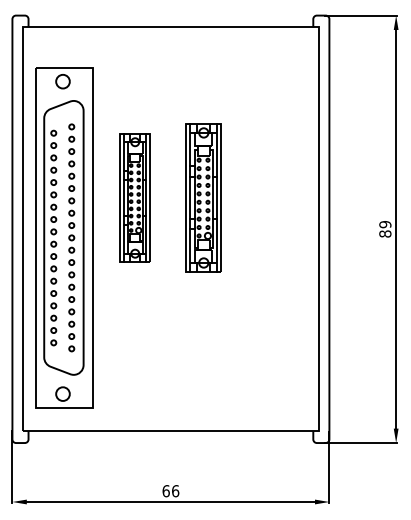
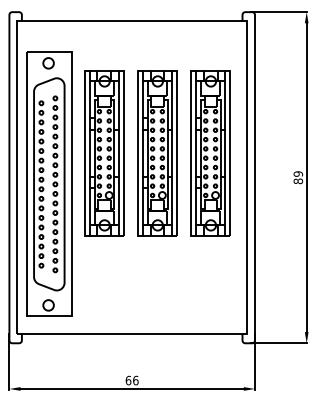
part: (134, 197) -> (103, 153), size x1.67
part: (203, 197) -> (157, 153), size x1.43
part: (271, 197) -> (210, 153), added

